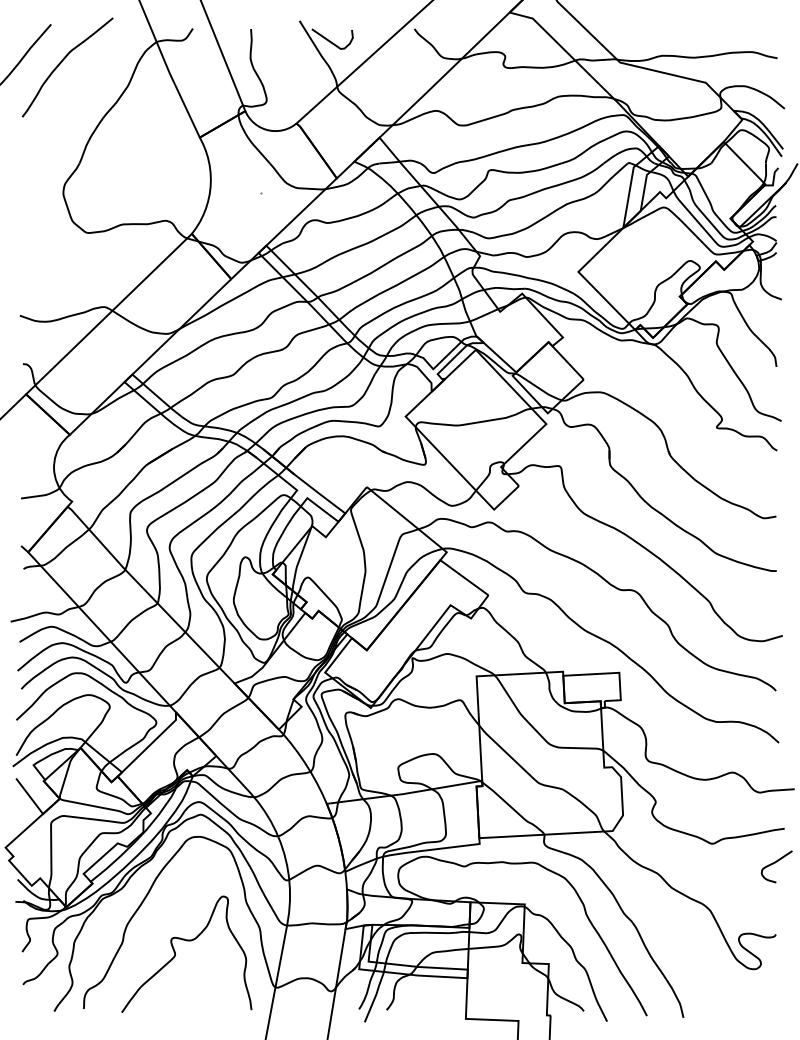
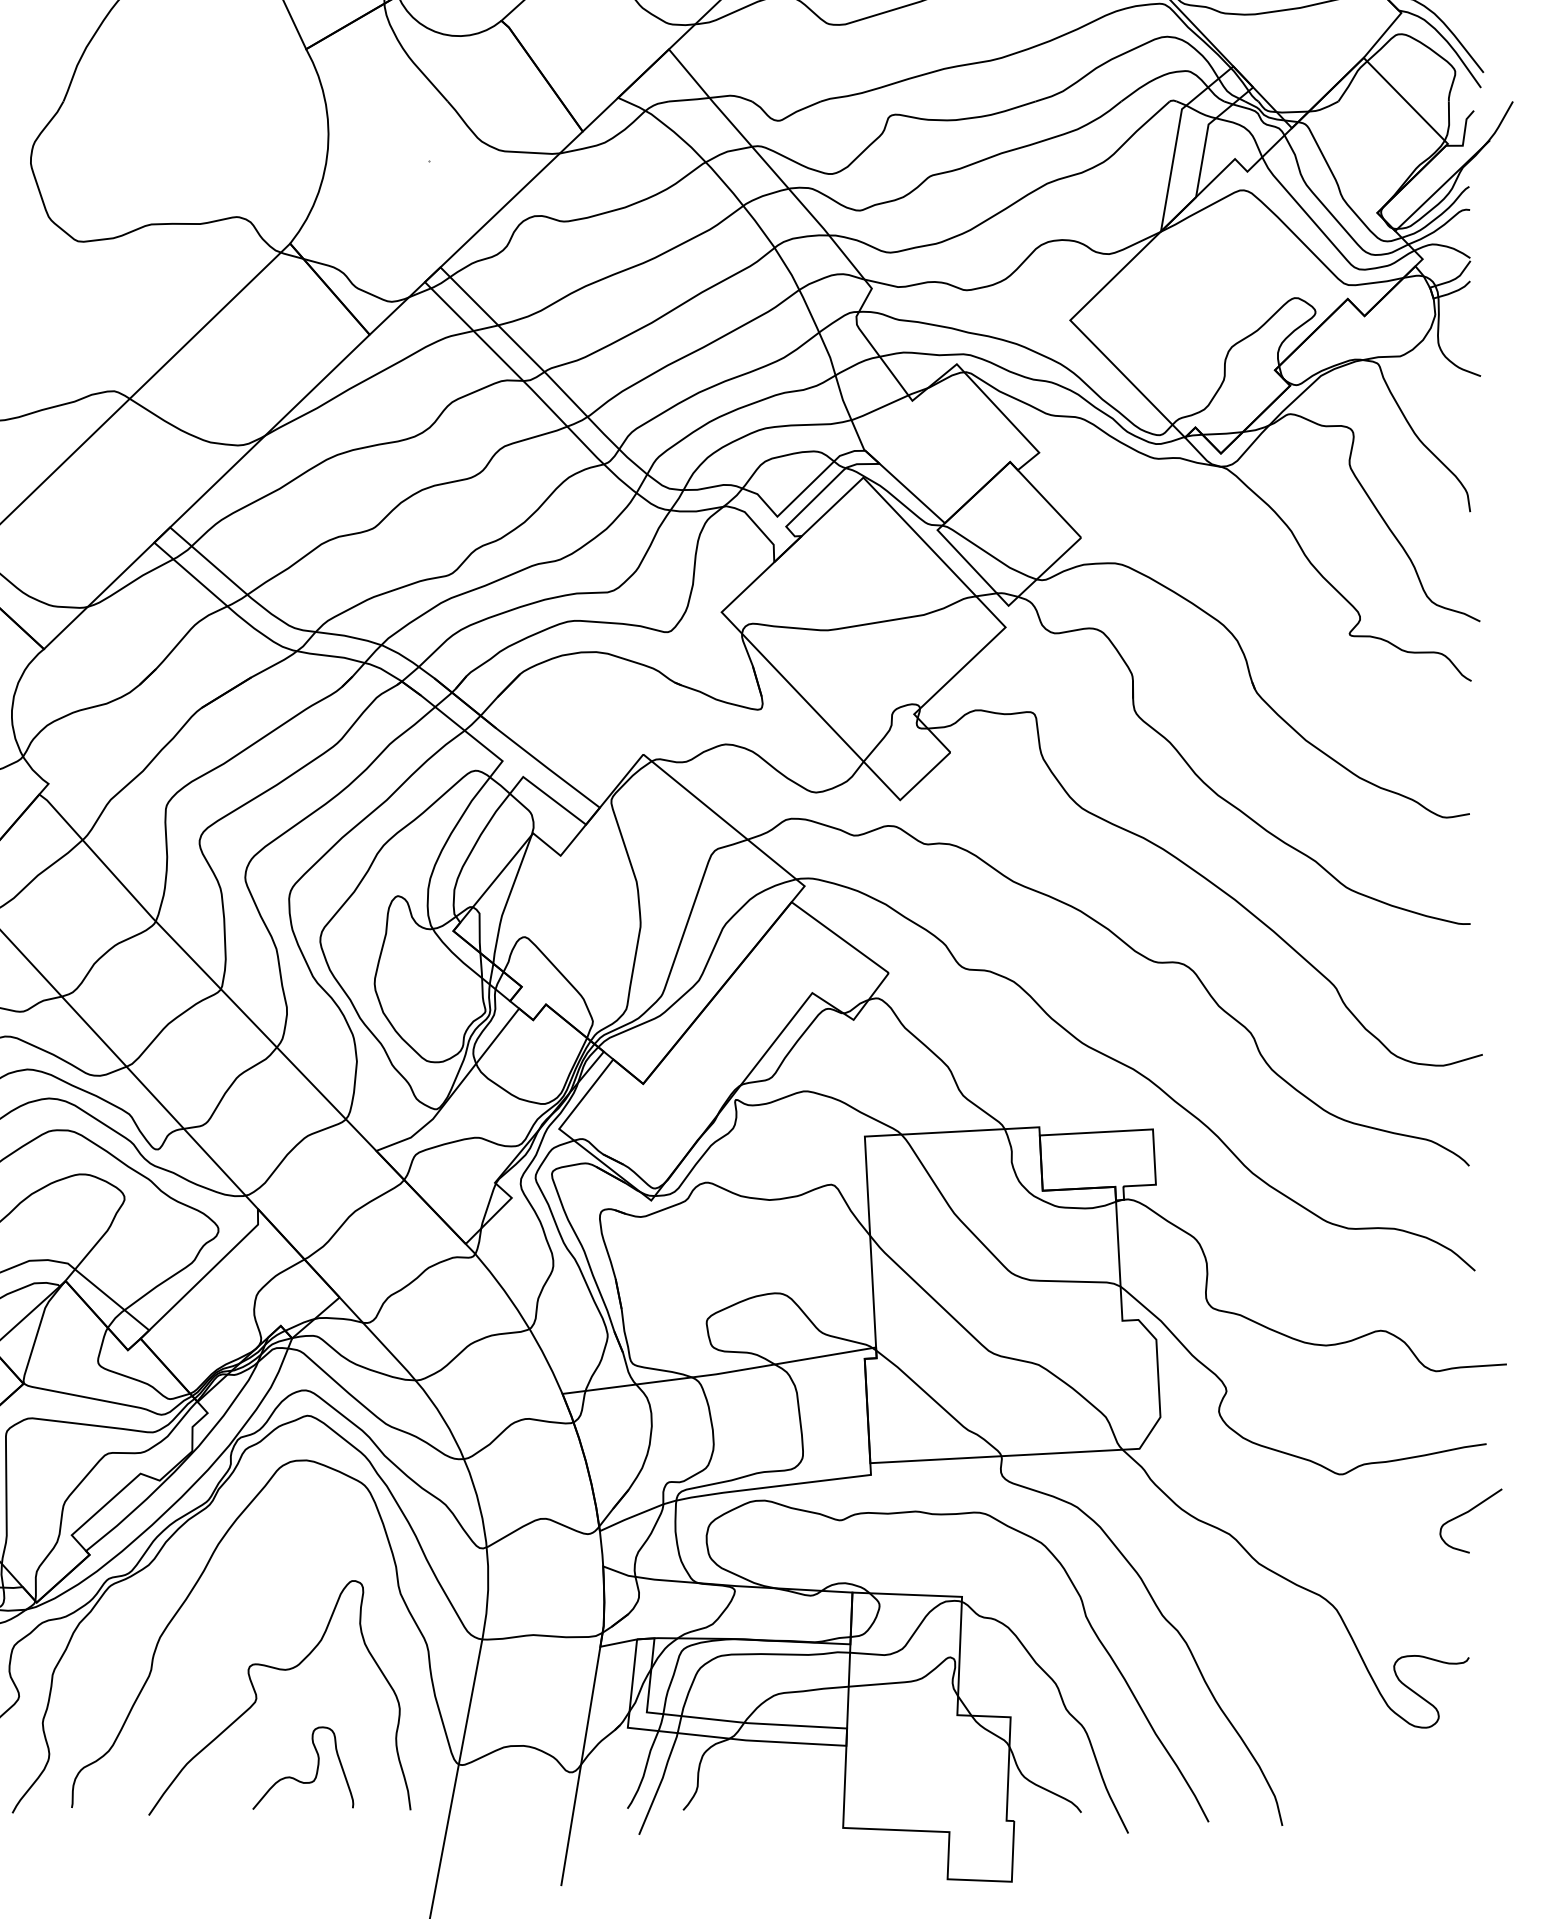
curve: (196, 994) -> (299, 1778), added

